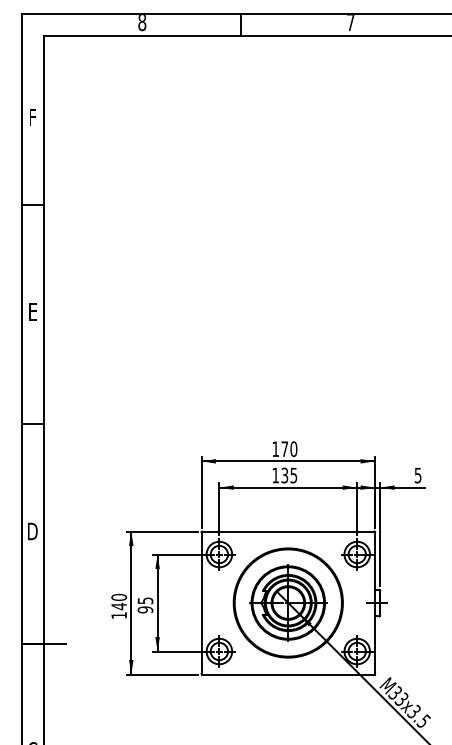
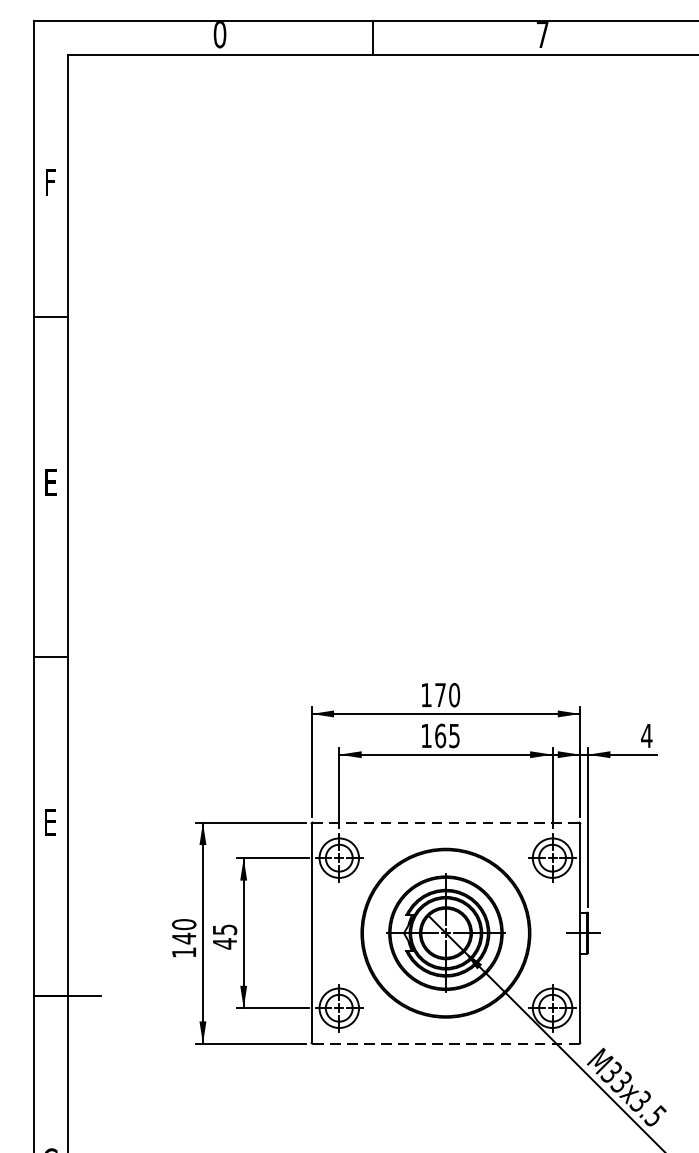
text: (142, 22) -> (220, 34), 8 -> 0
text: (284, 475) -> (440, 735), 135 -> 165
text: (417, 475) -> (645, 735), 5 -> 4
text: (32, 531) -> (50, 822), D -> E
line: (288, 531) -> (446, 822), solid -> dashed
text: (145, 609) -> (224, 943), 95 -> 45
line: (287, 674) -> (444, 1043), solid -> dashed

